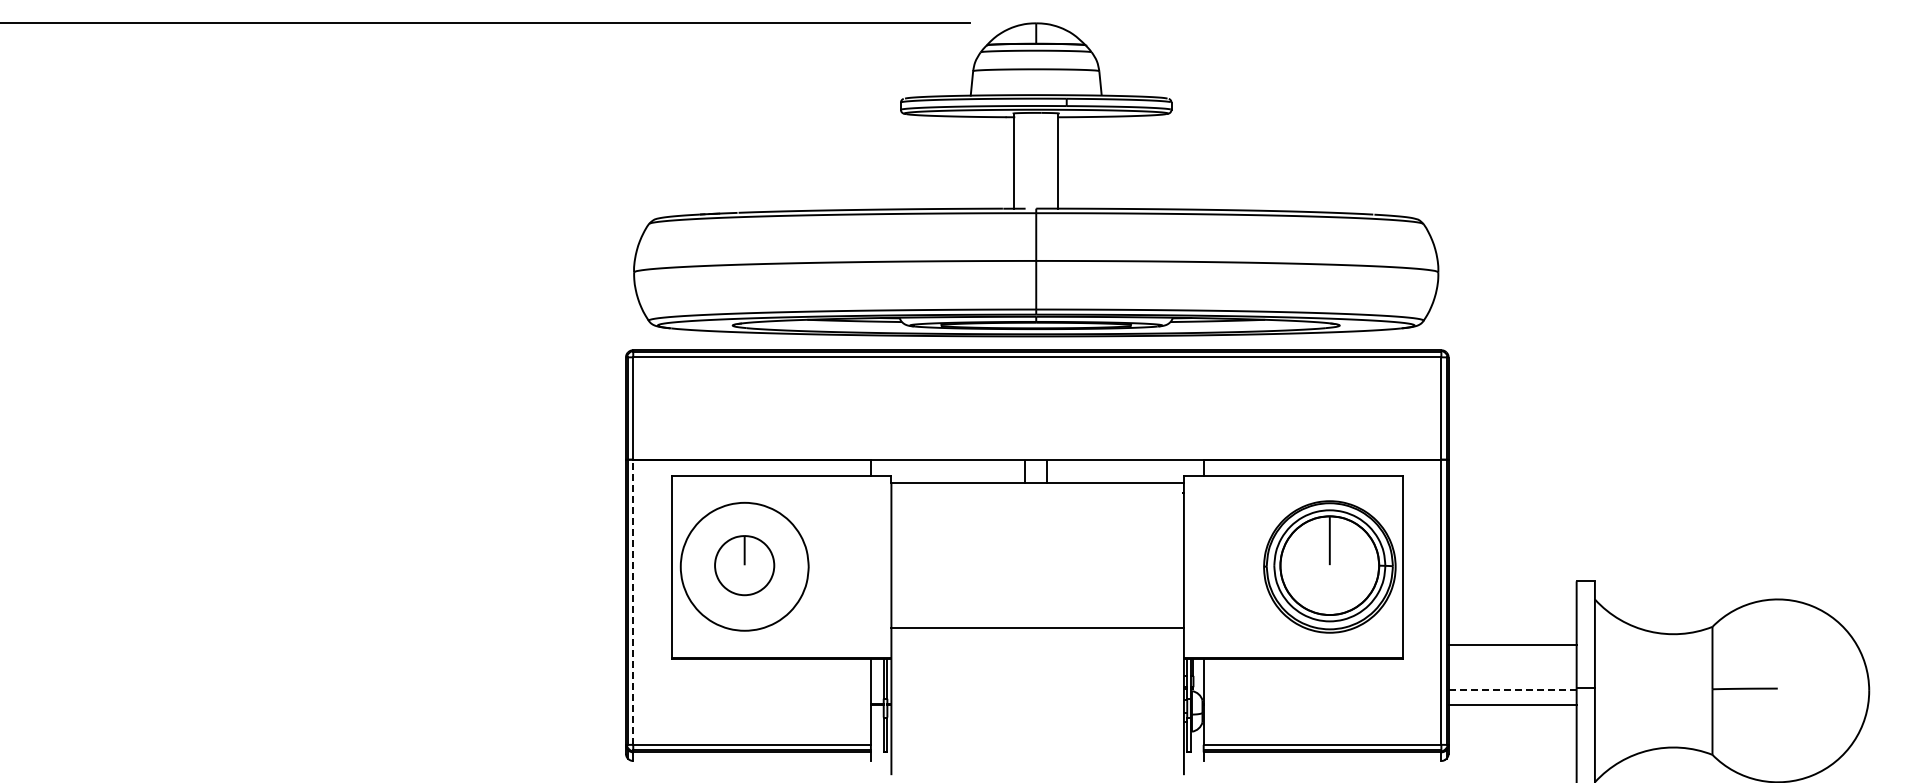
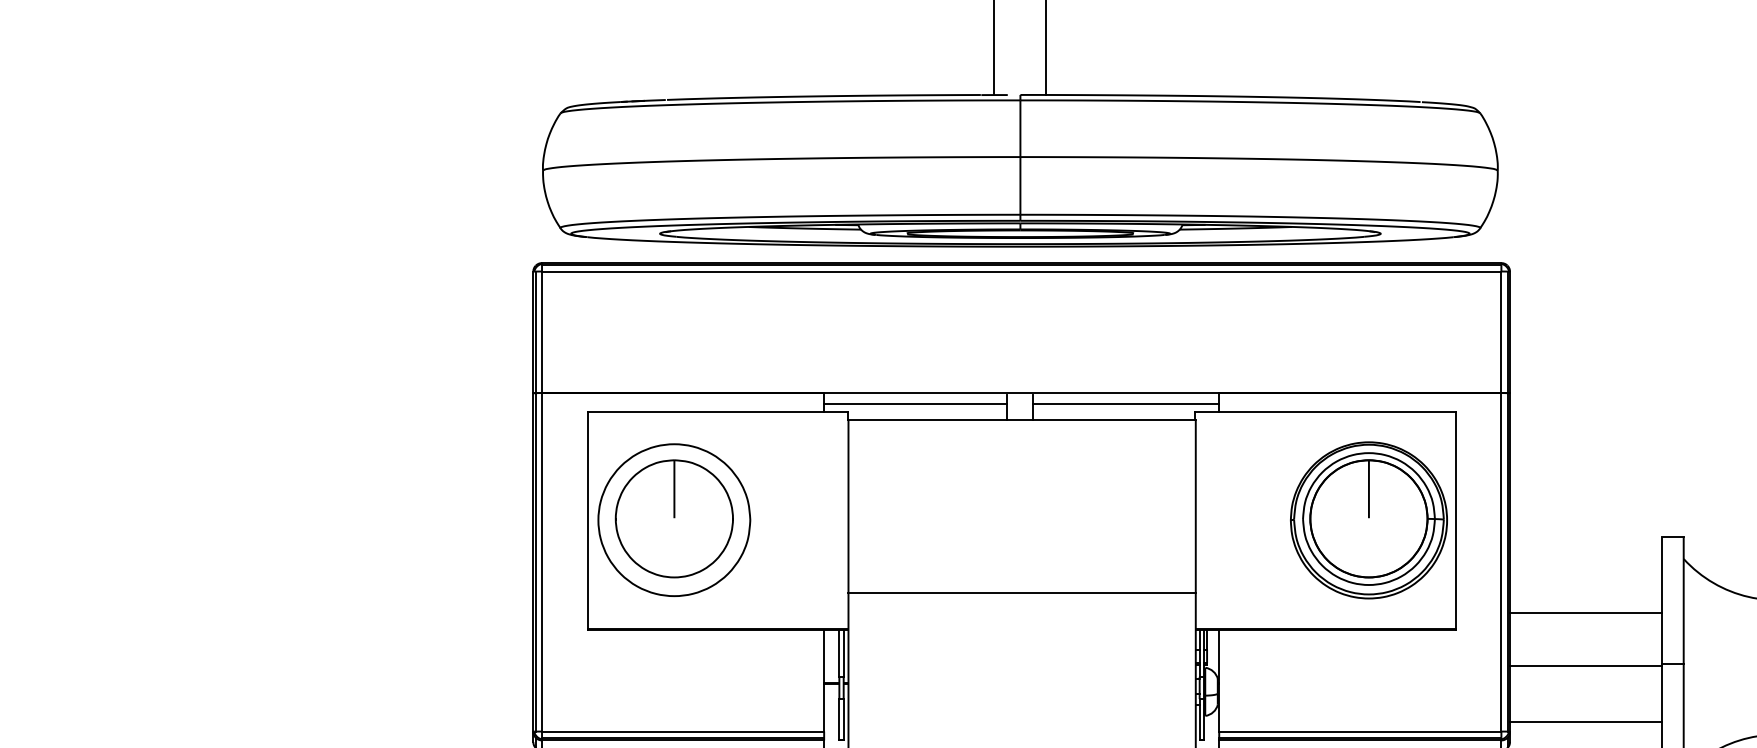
line: (947, 468) -> (915, 403), added
line: (1125, 468) -> (1126, 403), added
part: (744, 565) -> (674, 518), size x1.67
line: (633, 602) -> (542, 562), dashed -> solid
line: (1512, 689) -> (1585, 665), dashed -> solid
line: (1512, 704) -> (1585, 721), moved

